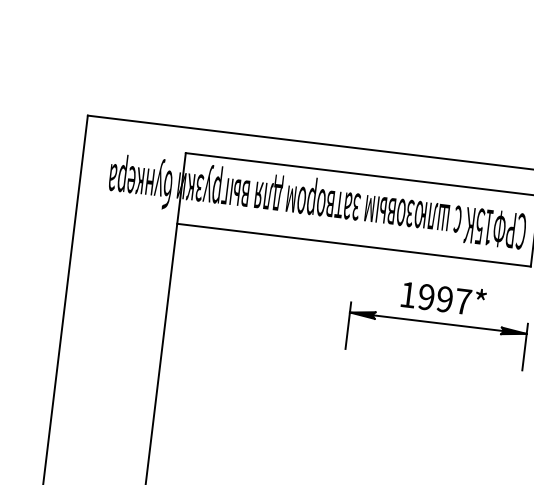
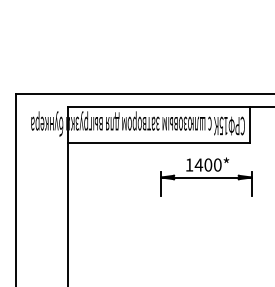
text: (443, 298) -> (207, 164), 1997* -> 1400*

